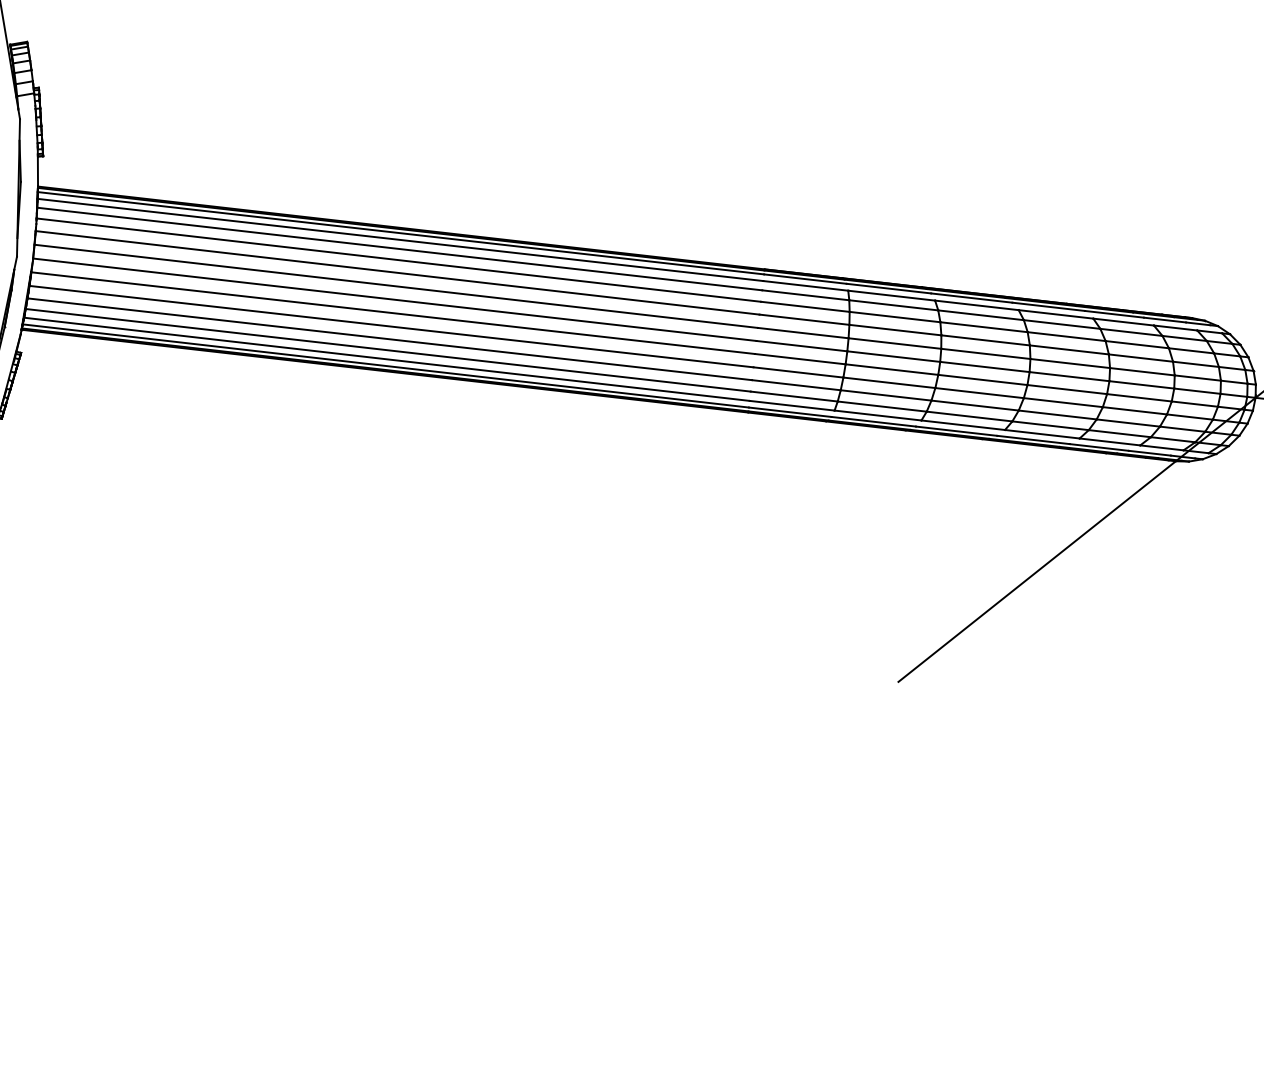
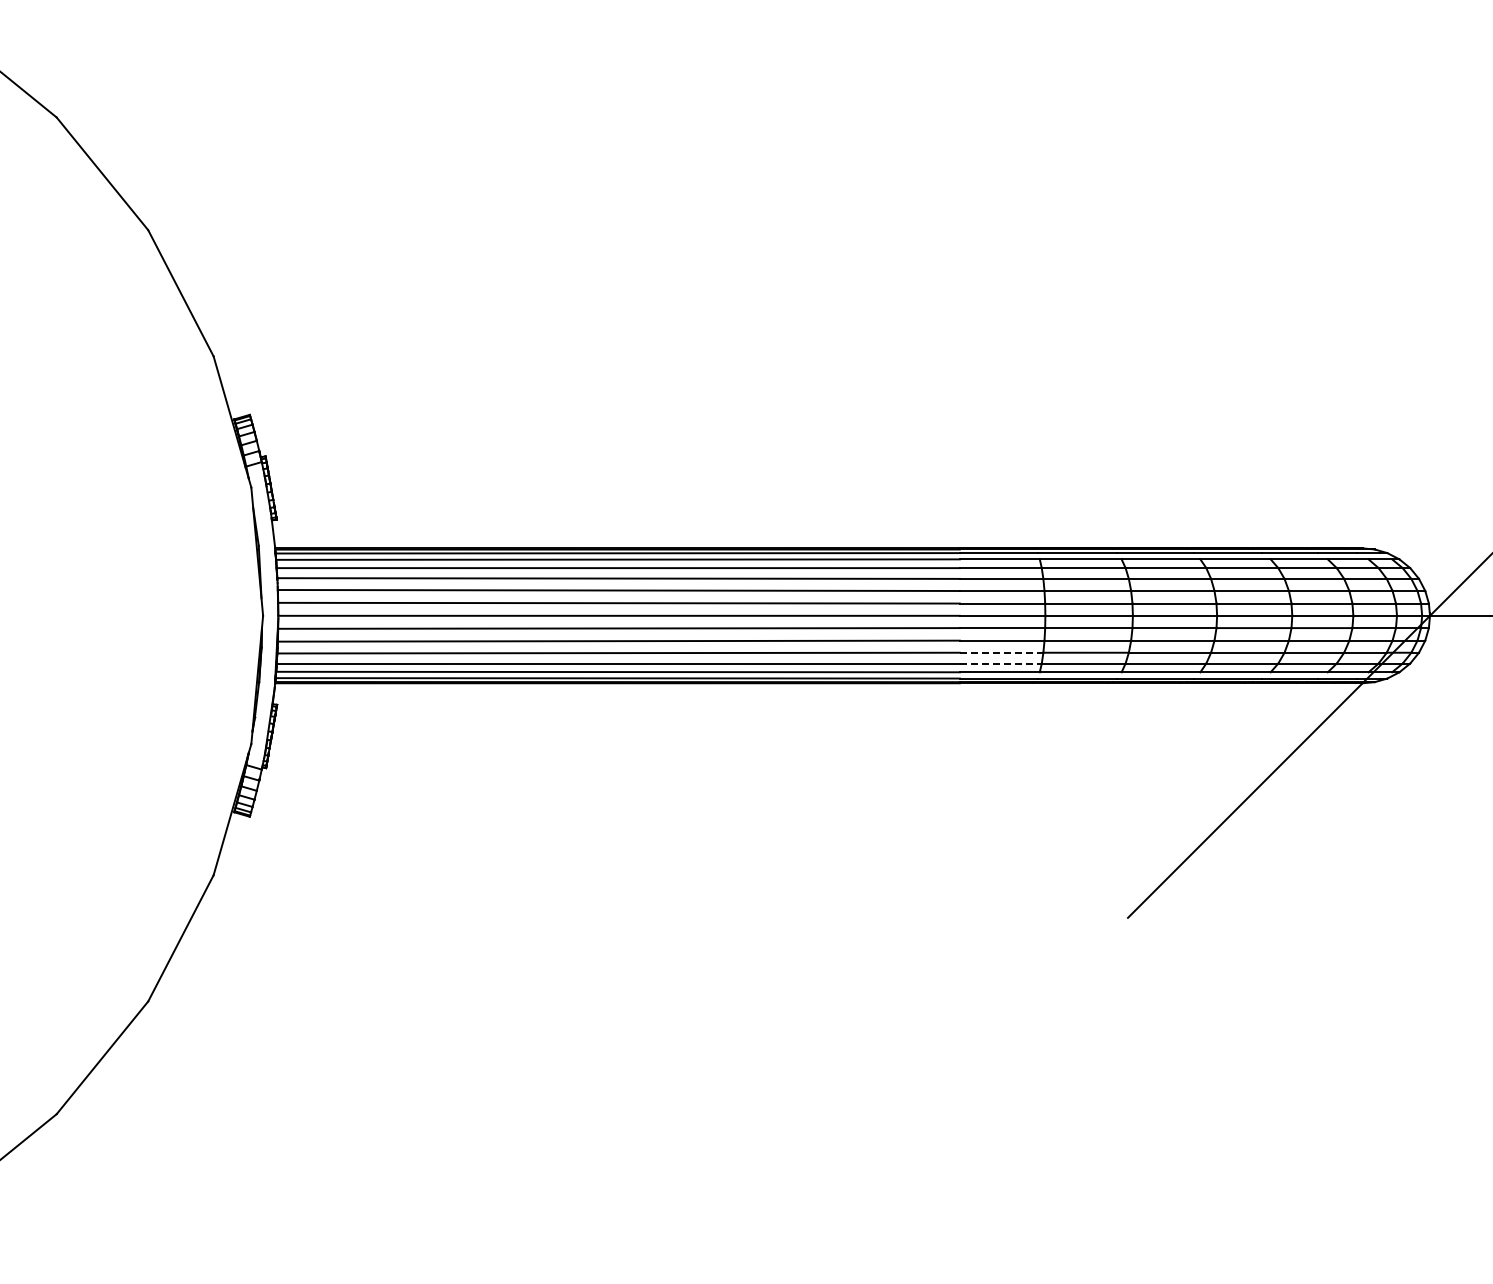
line: (796, 384) -> (1001, 652), solid -> dashed
line: (793, 396) -> (1000, 663), solid -> dashed

